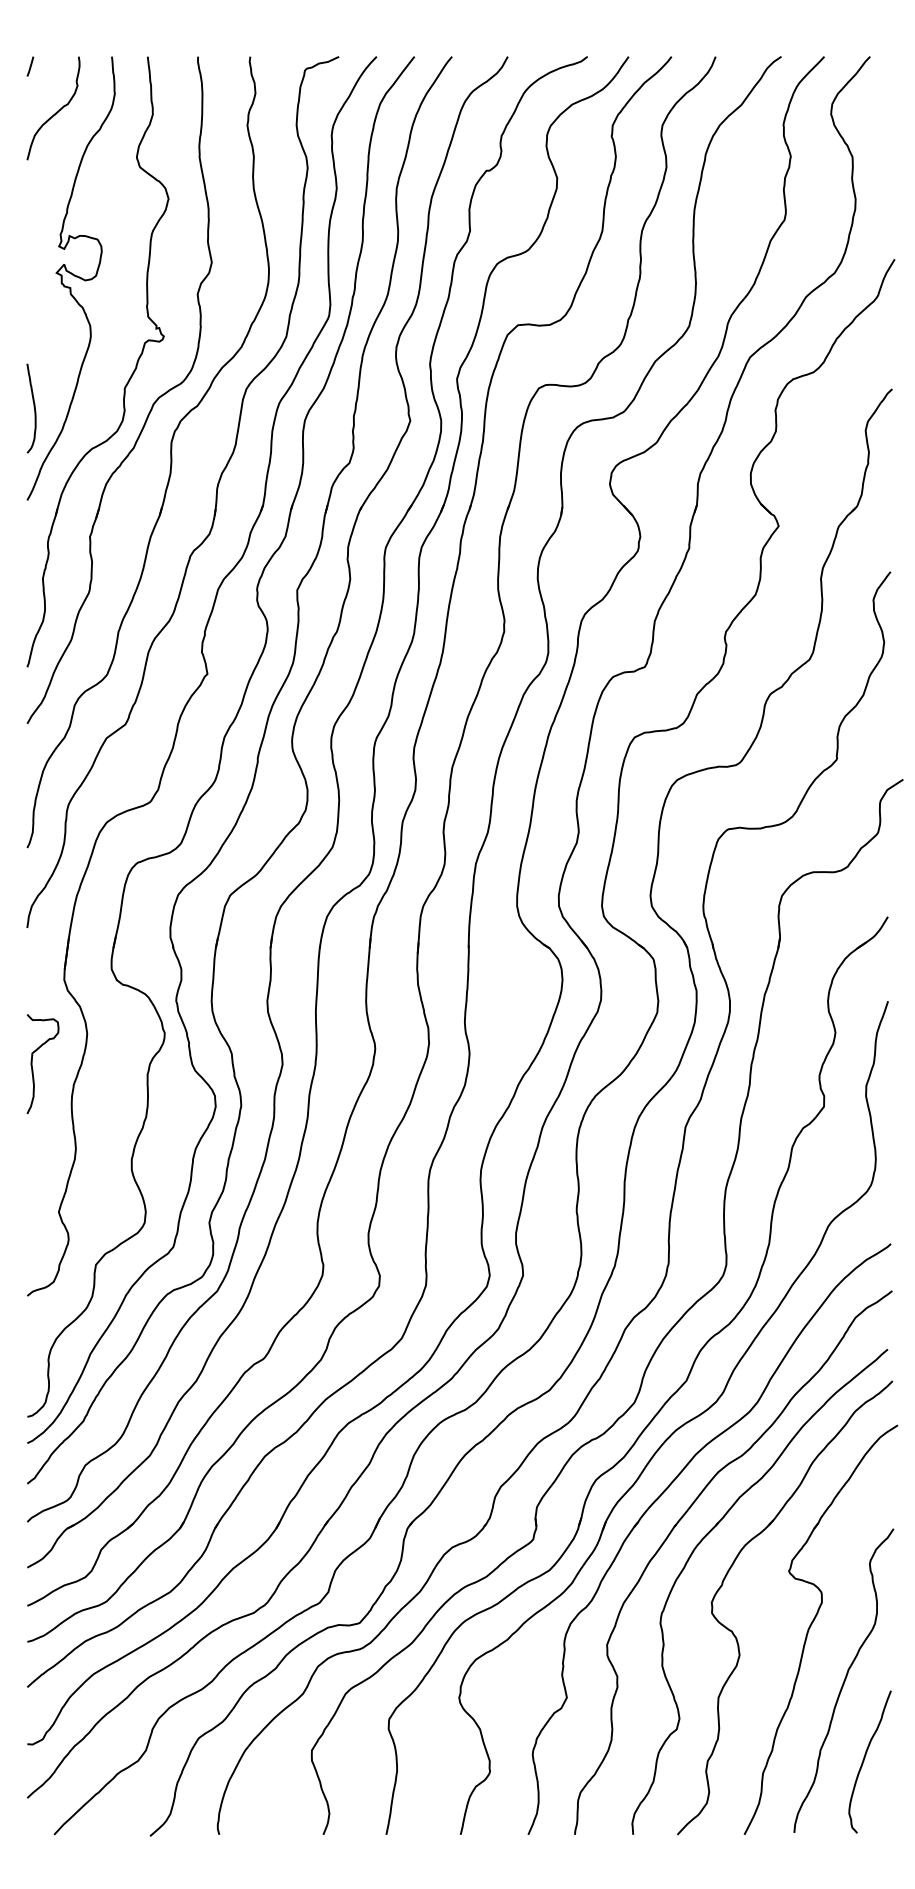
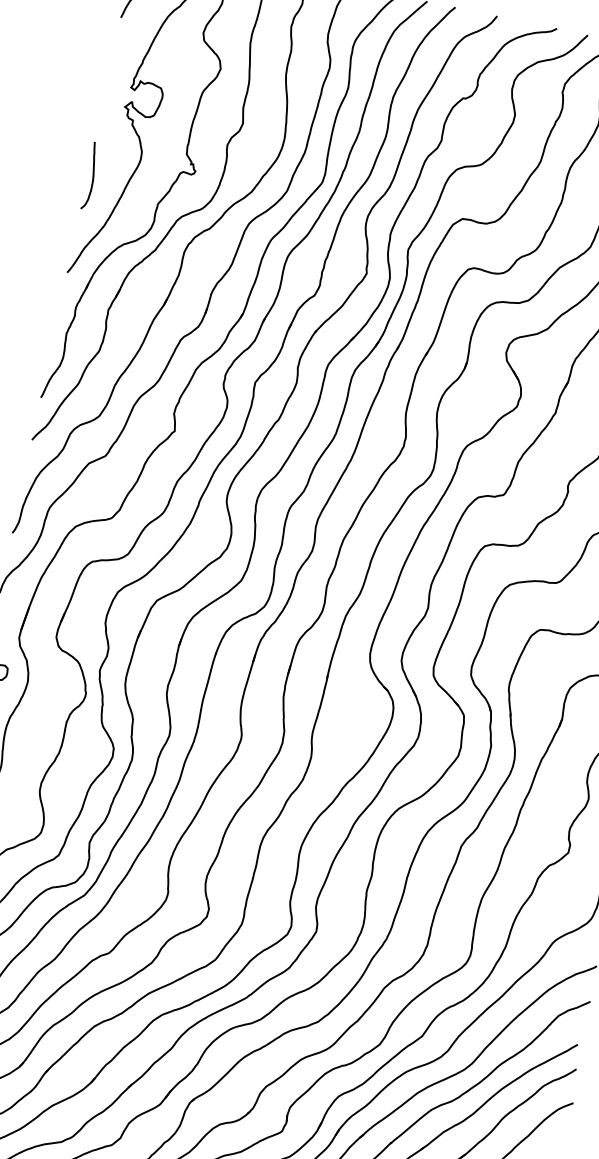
curve: (33, 407) -> (92, 175), moved

